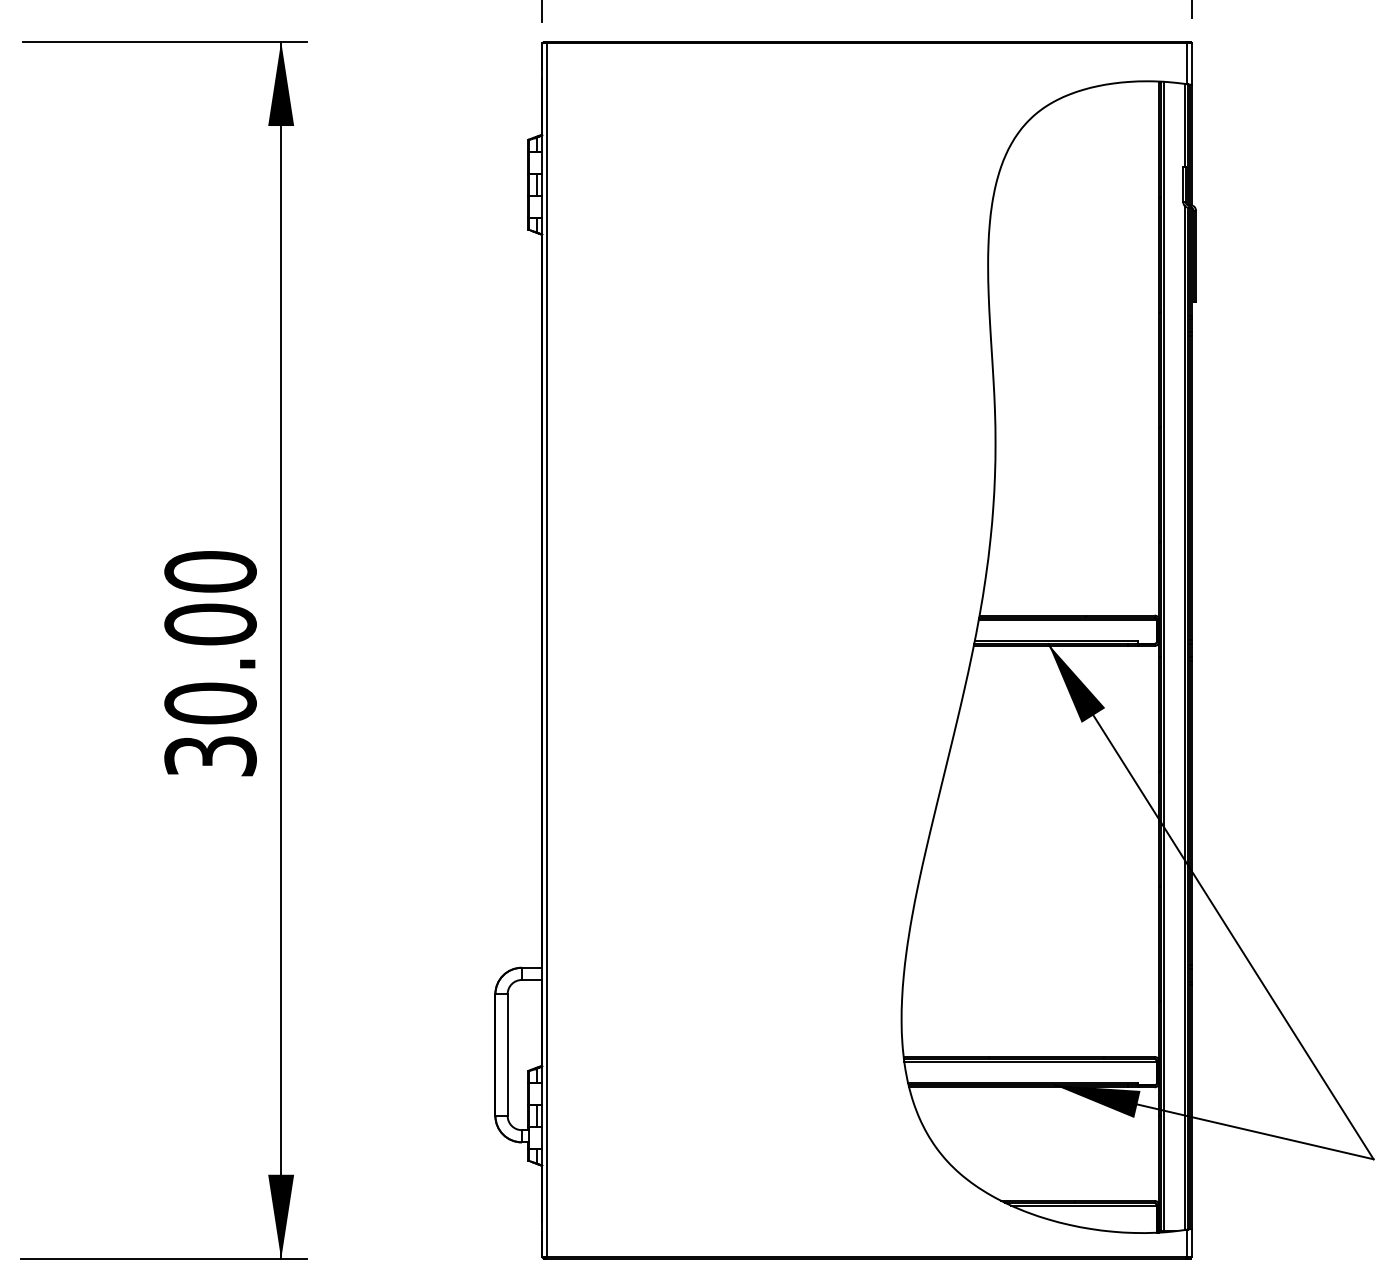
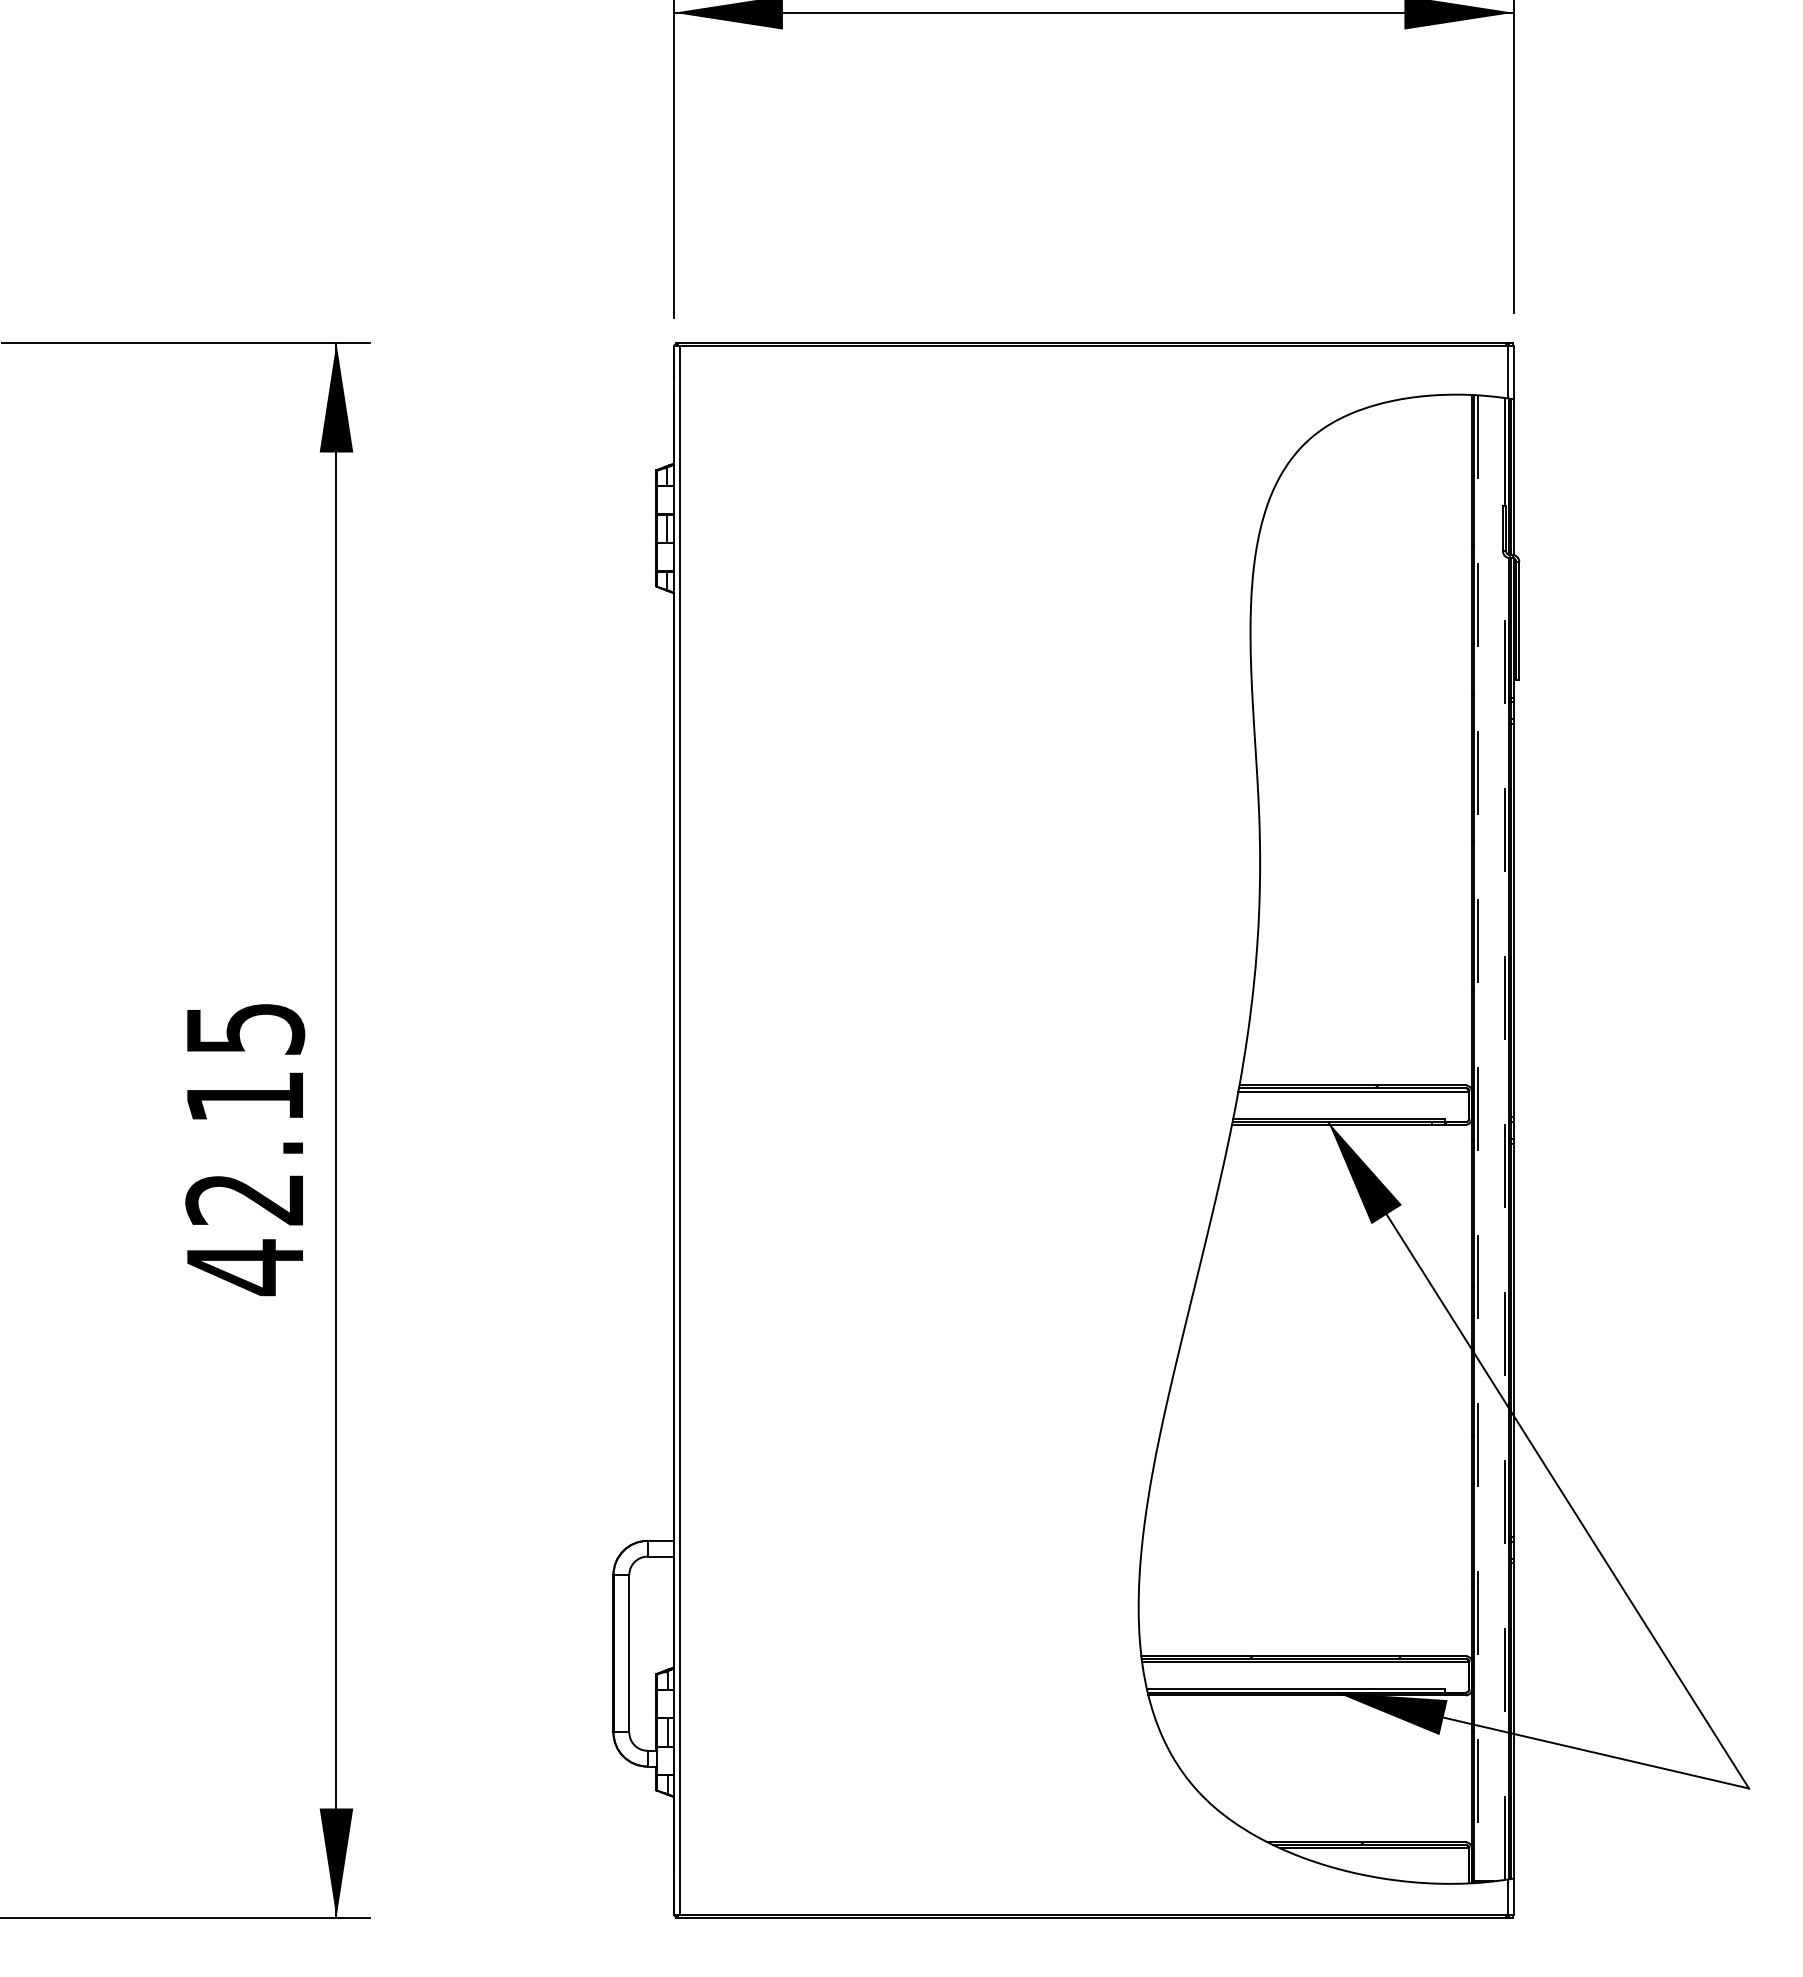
line: (1164, 656) -> (1478, 1138), solid -> dashed
text: (210, 665) -> (245, 1149), 30.00 -> 42.15
line: (1184, 717) -> (1504, 1217), solid -> dashed

